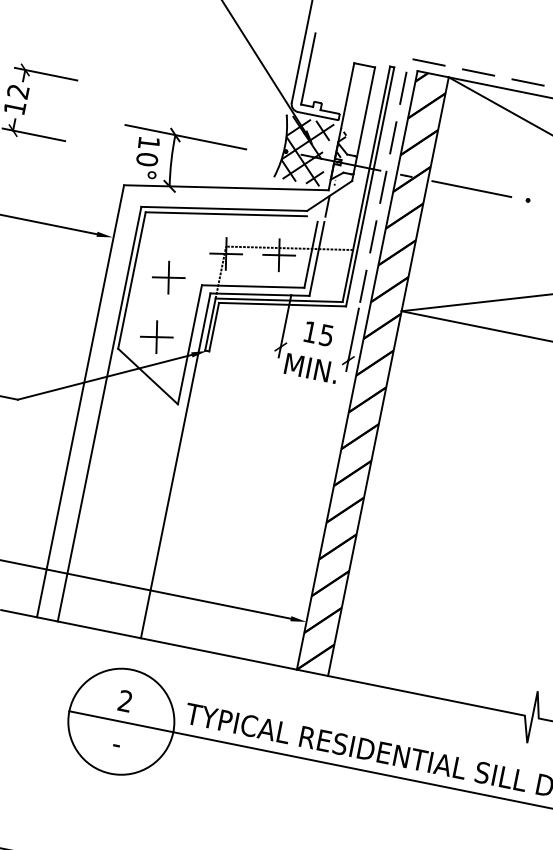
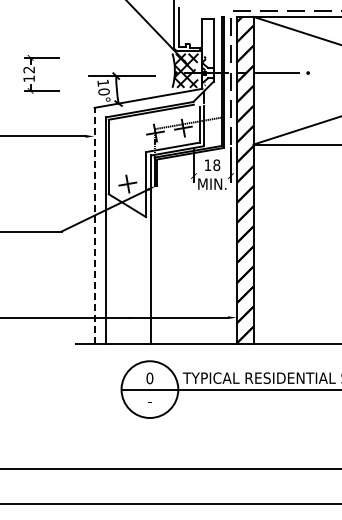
part: (168, 277) -> (127, 151), removed
text: (326, 335) -> (216, 165), 15 -> 18
line: (80, 400) -> (94, 225), solid -> dashed
text: (124, 701) -> (149, 378), 2 -> 0

